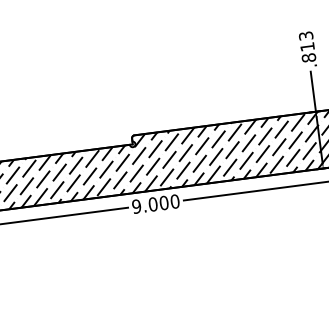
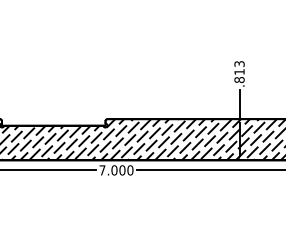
text: (136, 206) -> (102, 170), 9.000 -> 7.000

